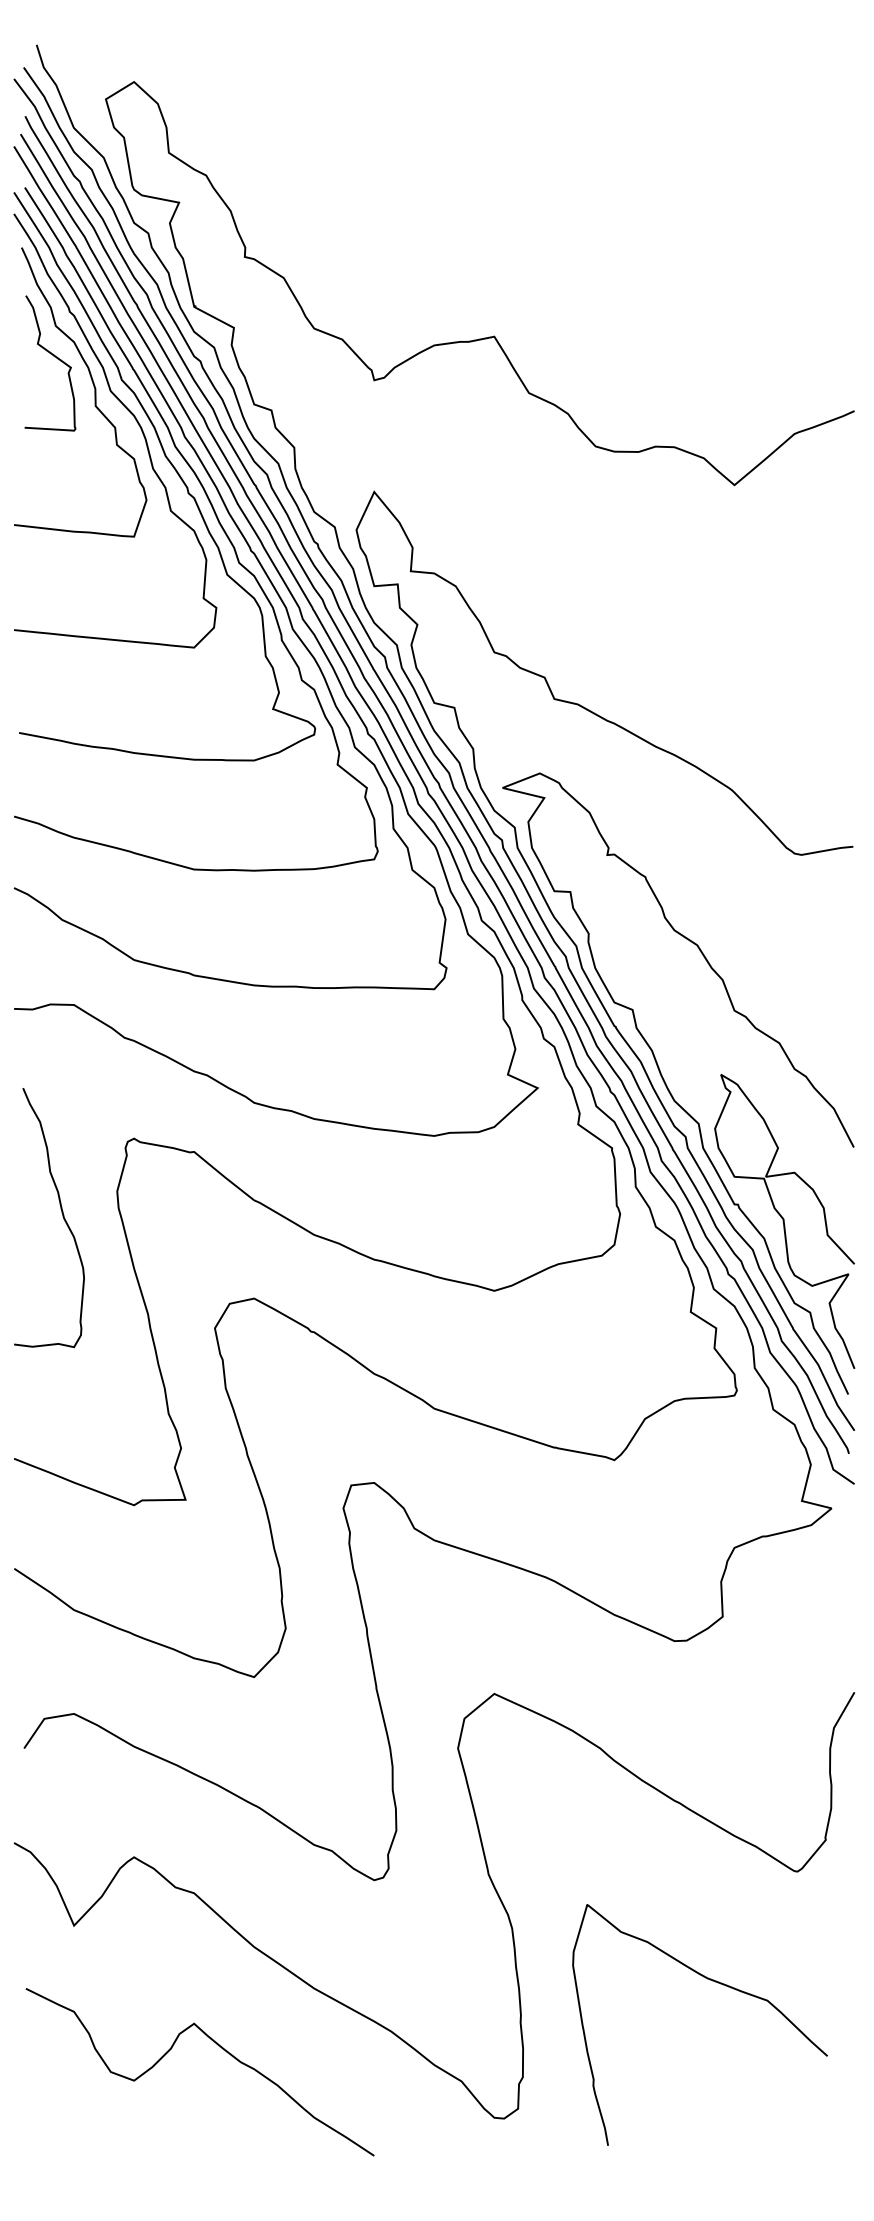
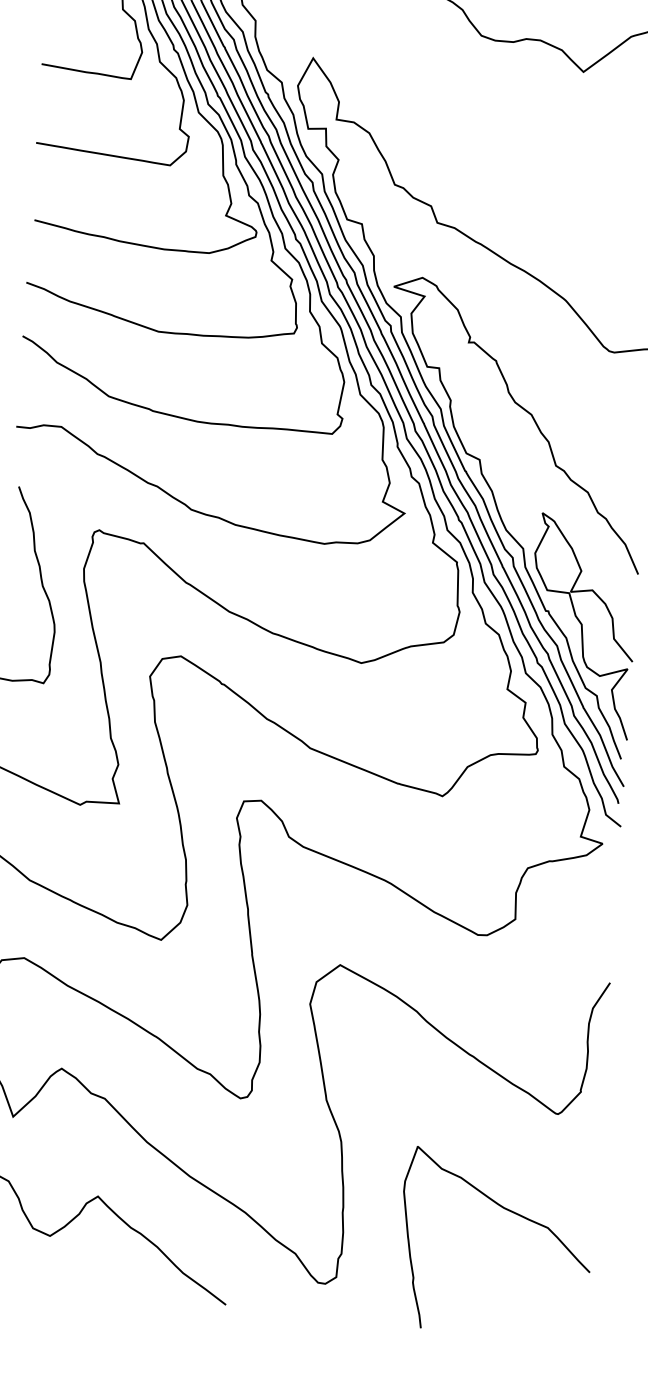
curve: (717, 1983) -> (511, 1212), moved

